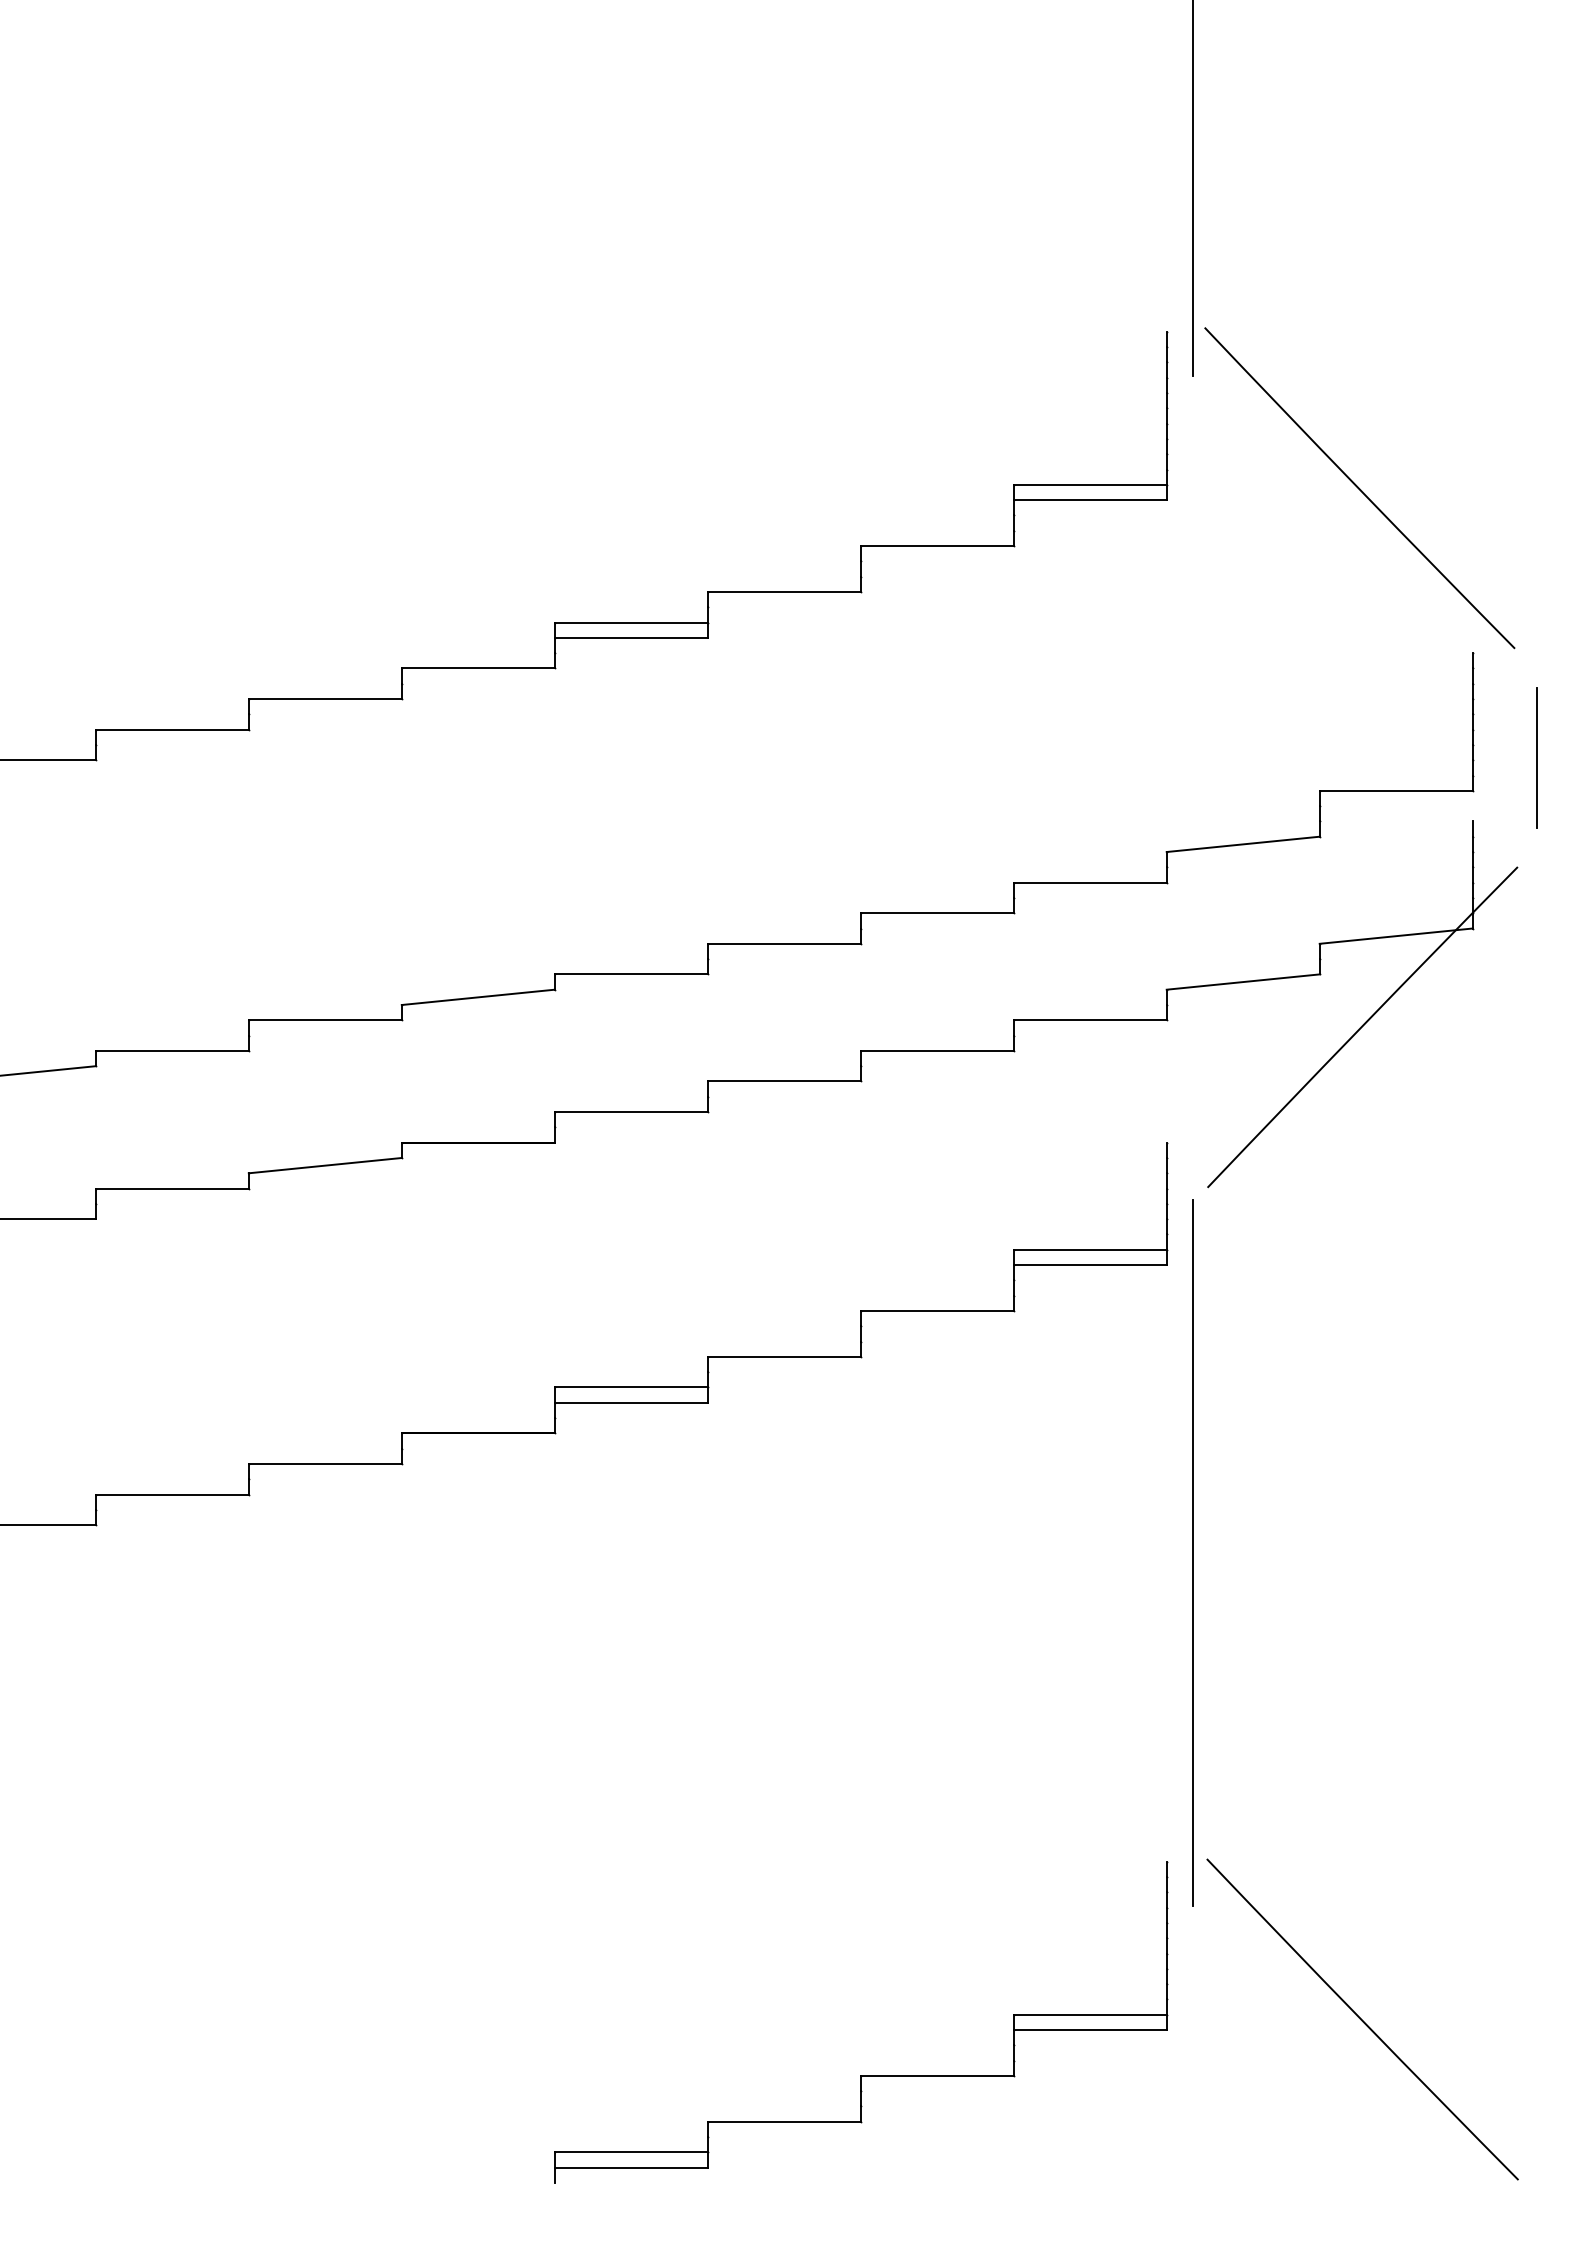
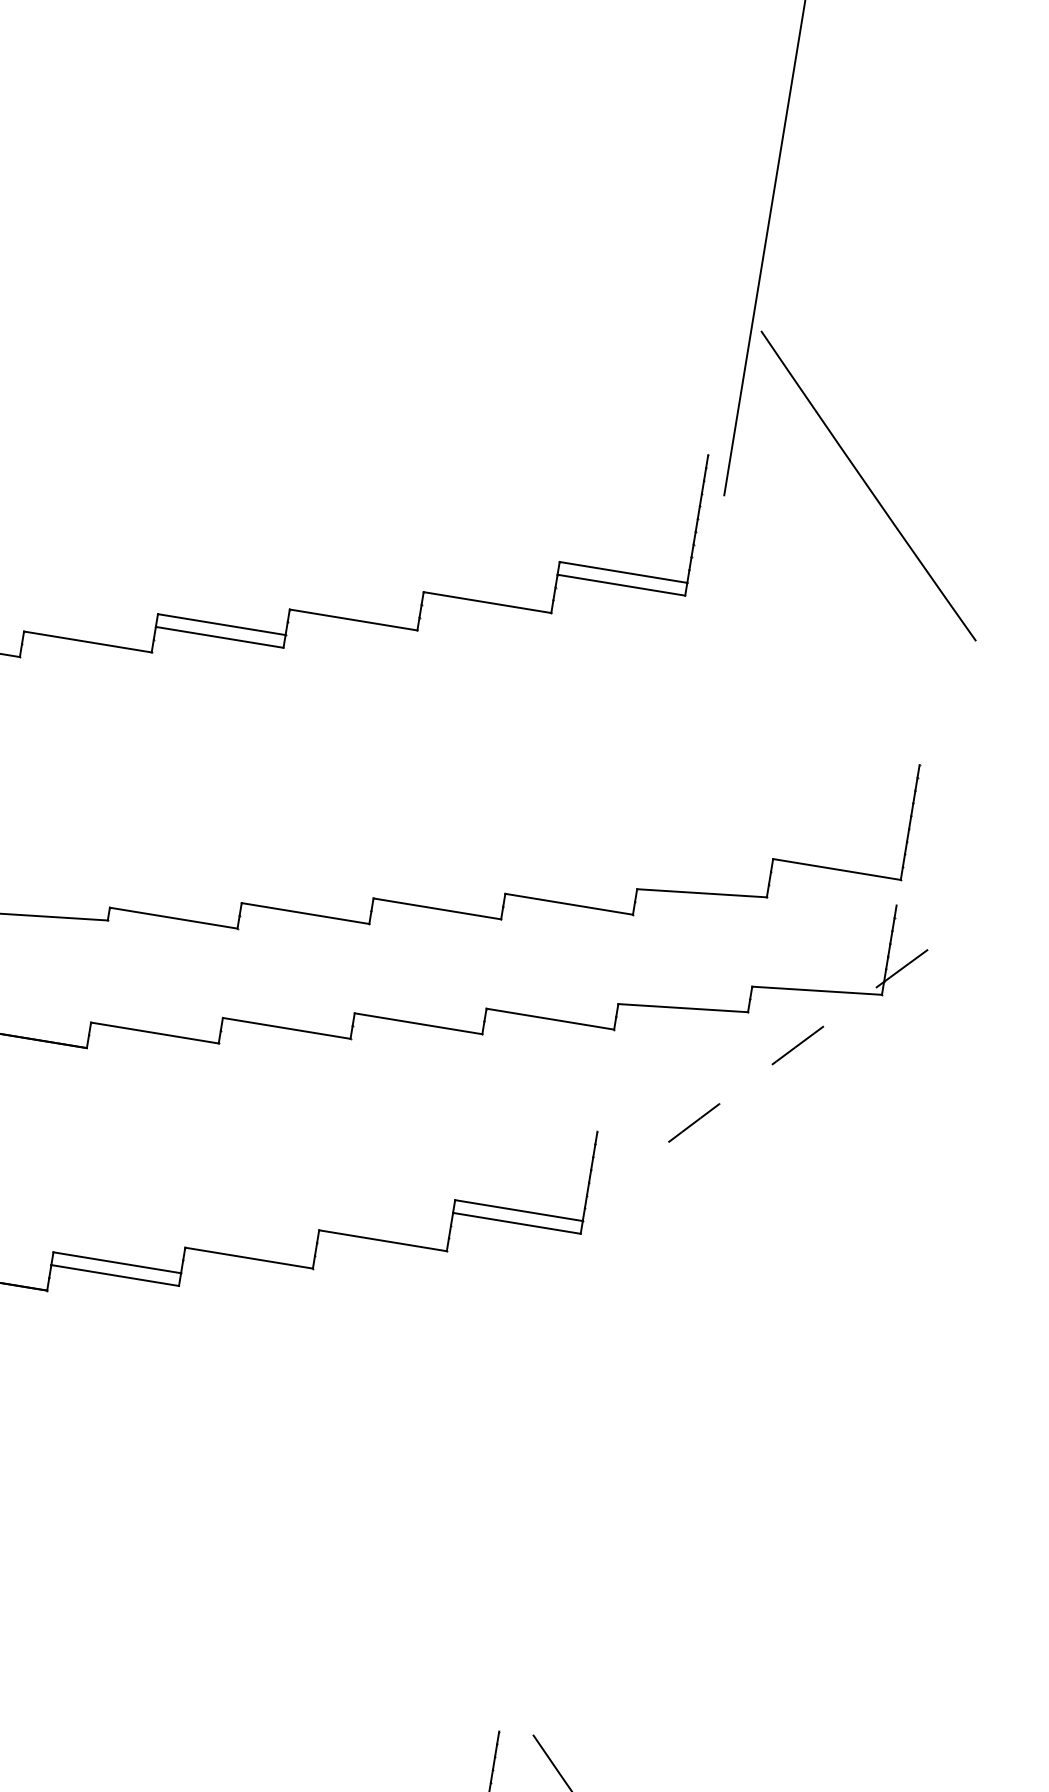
arc: (1359, 488) -> (868, 486), moved
line: (1537, 757) -> (959, 861), removed
arc: (1362, 1026) -> (776, 1061), solid -> dashed
line: (1193, 1552) -> (563, 1477), removed

